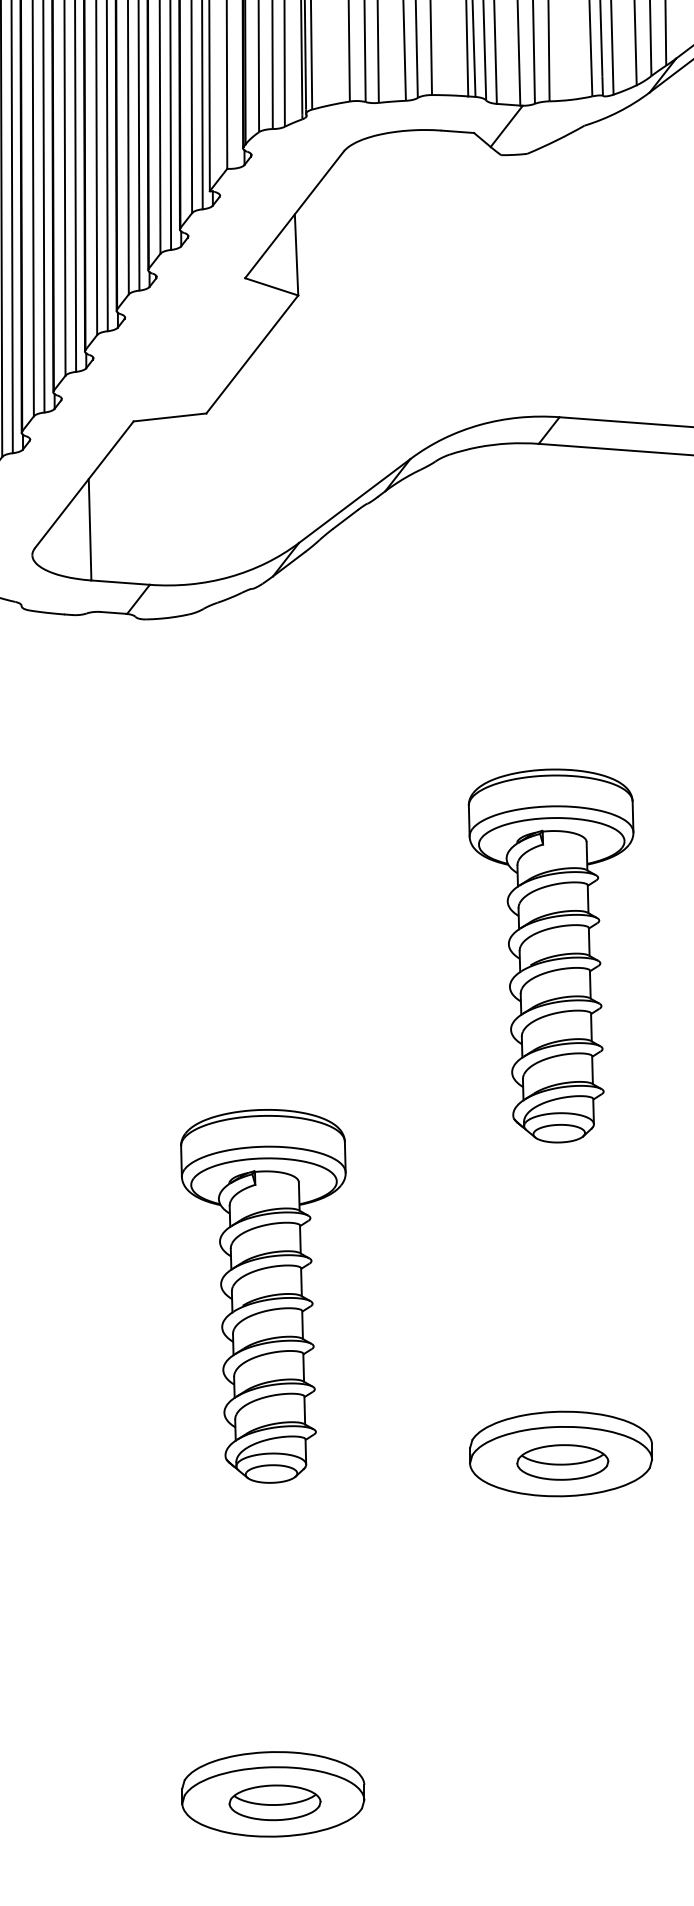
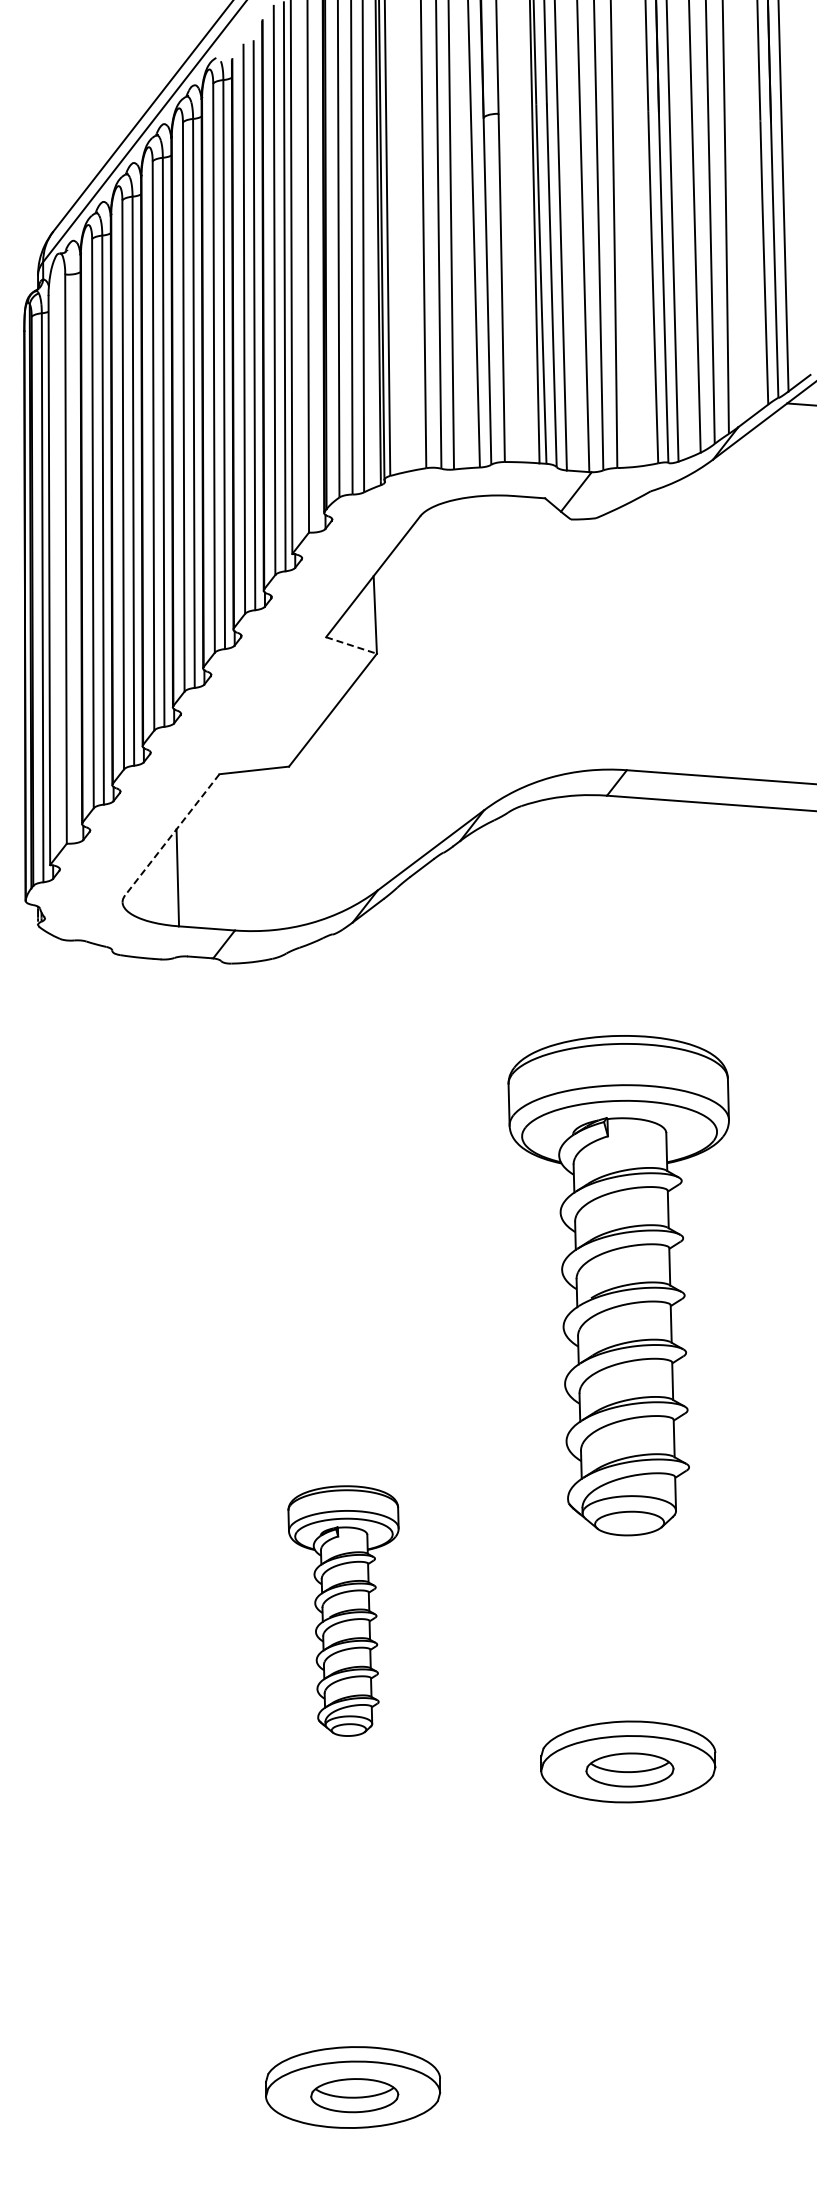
line: (271, 286) -> (351, 645), solid -> dashed
line: (84, 484) -> (172, 834), solid -> dashed
part: (550, 955) -> (618, 1285), size x1.4
part: (263, 1295) -> (343, 1610), size x0.7

